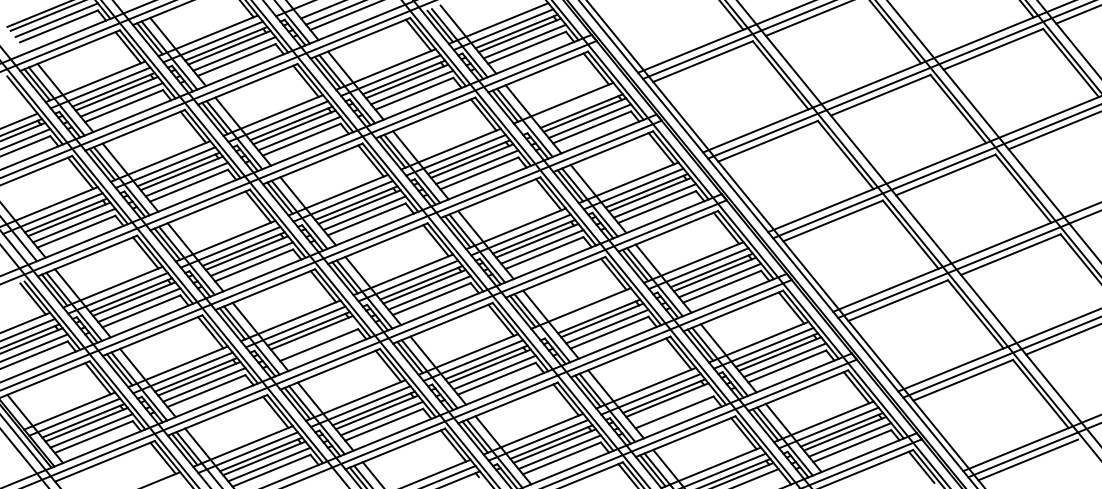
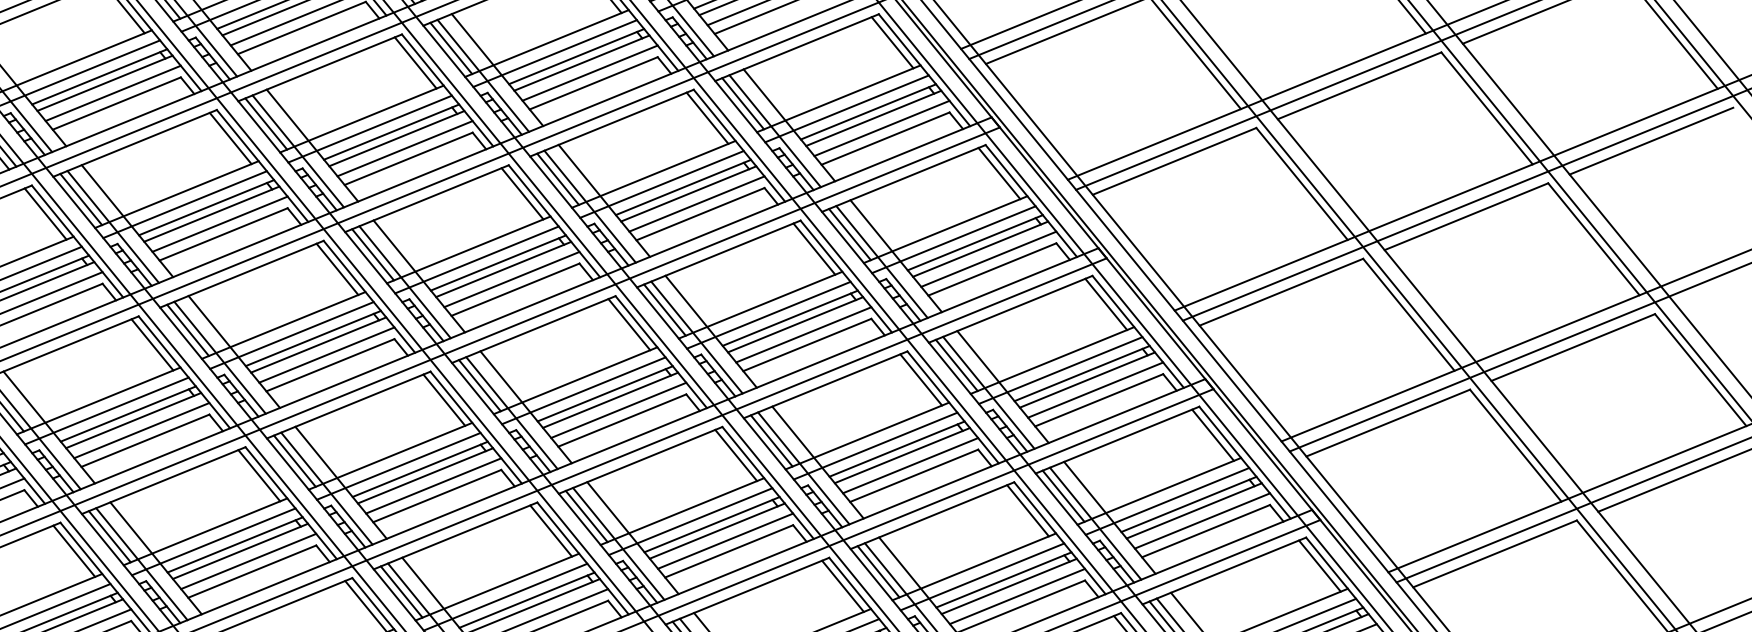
line: (568, 109) -> (846, 109), added
line: (585, 314) -> (874, 445), added
line: (316, 338) -> (432, 485), added
line: (672, 406) -> (1017, 596), added

